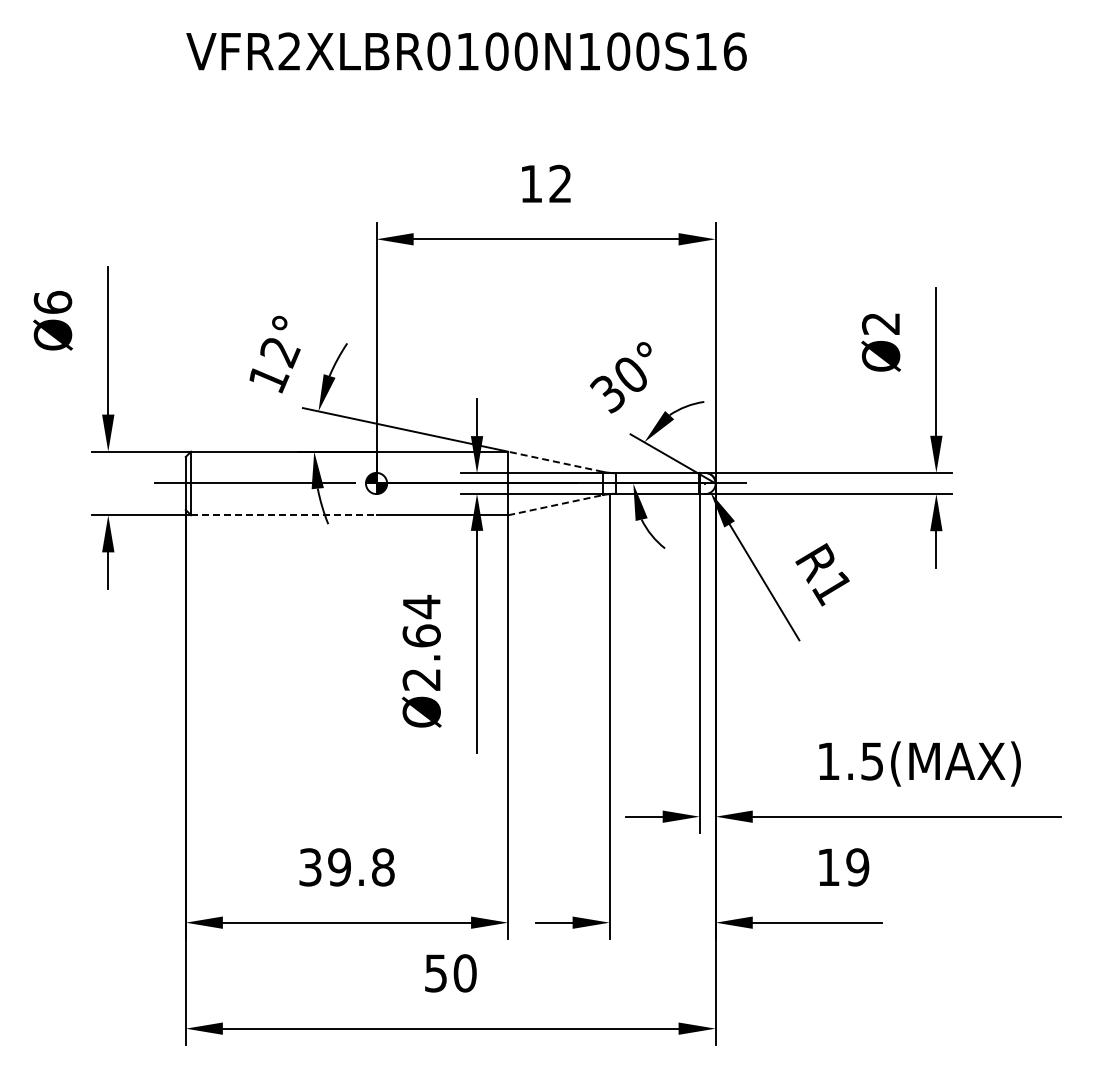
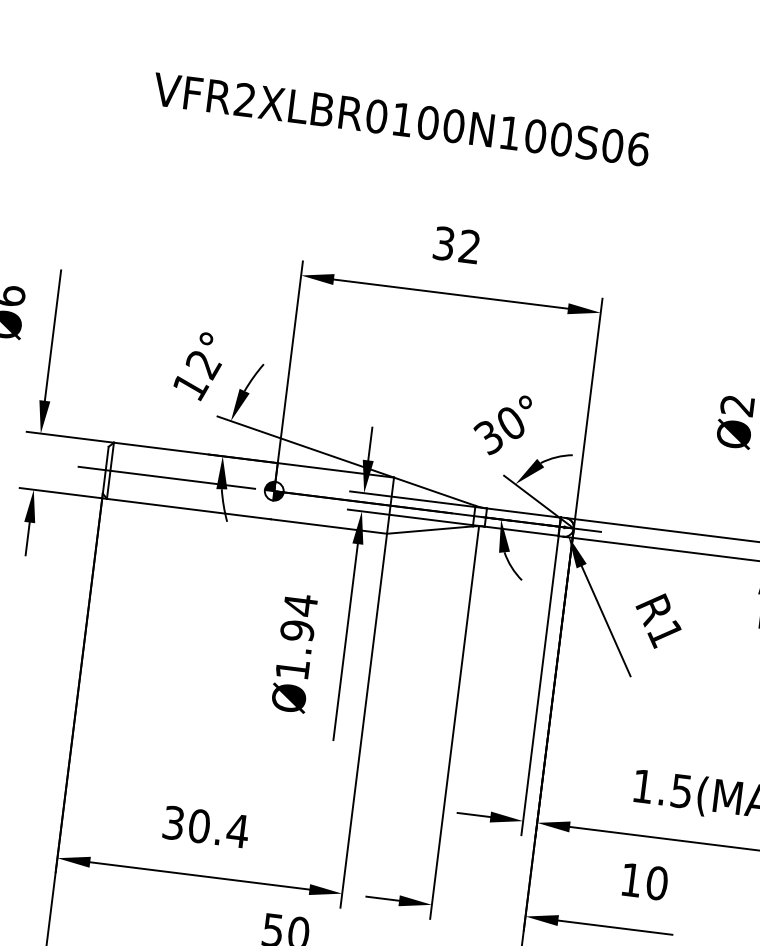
text: (705, 51) -> (612, 145), VFR2XLBR0100N100S16 -> VFR2XLBR0100N100S06
text: (531, 183) -> (444, 243), 12 -> 32
line: (555, 461) -> (434, 491), dashed -> solid
line: (555, 505) -> (429, 530), dashed -> solid
line: (283, 515) -> (188, 509), dashed -> solid
text: (421, 657) -> (294, 649), Ø2.64 -> Ø1.94
text: (361, 867) -> (218, 828), 39.8 -> 30.4
text: (857, 867) -> (656, 883), 19 -> 10

